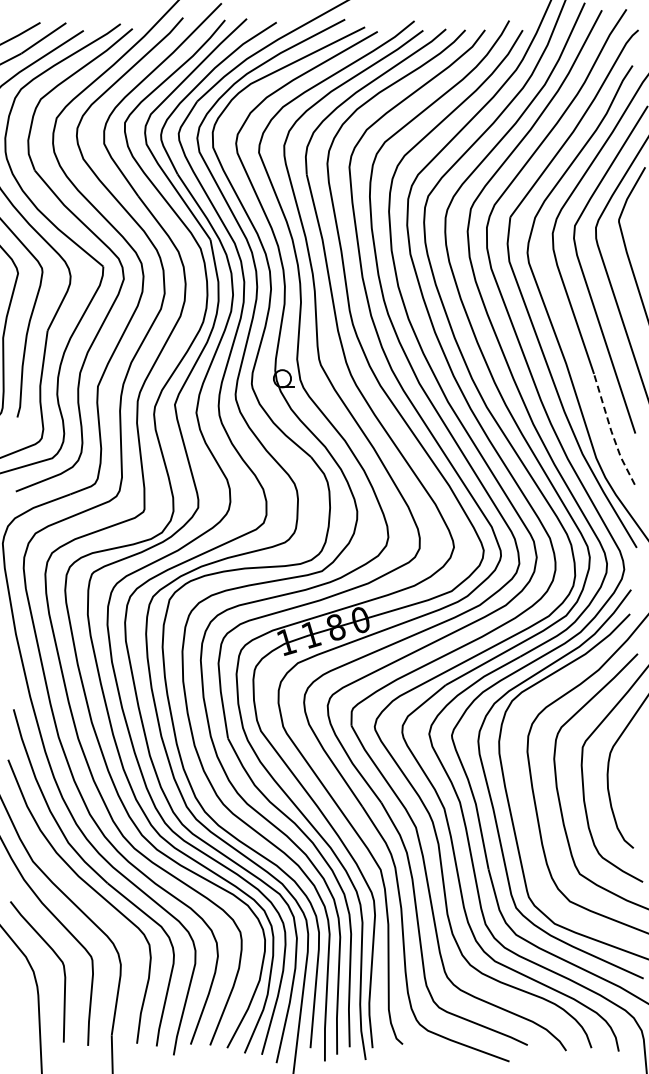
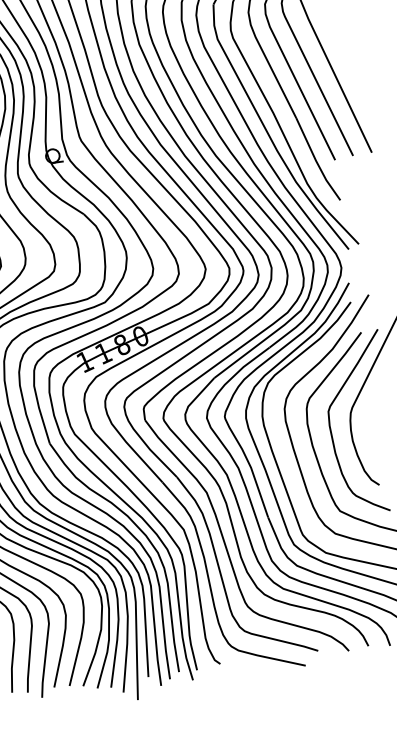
line: (611, 431) -> (316, 161), dashed -> solid

